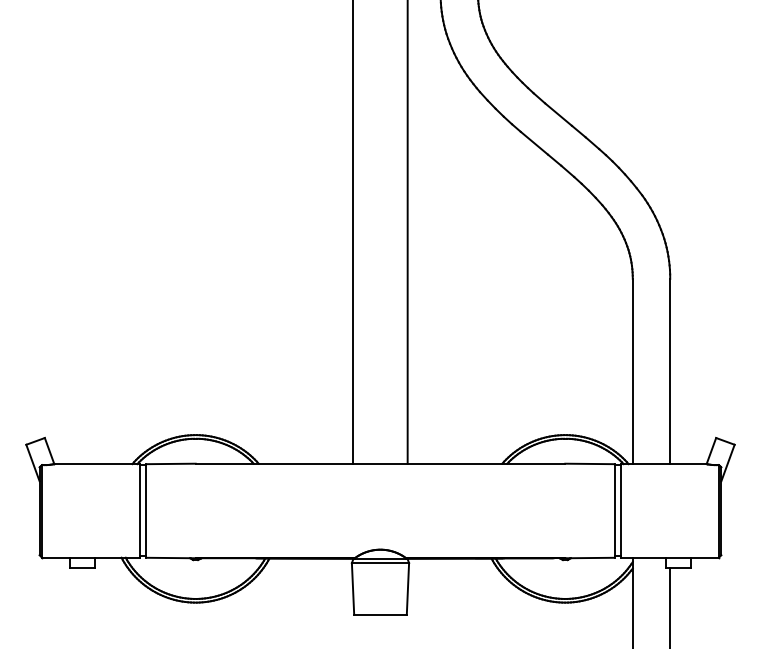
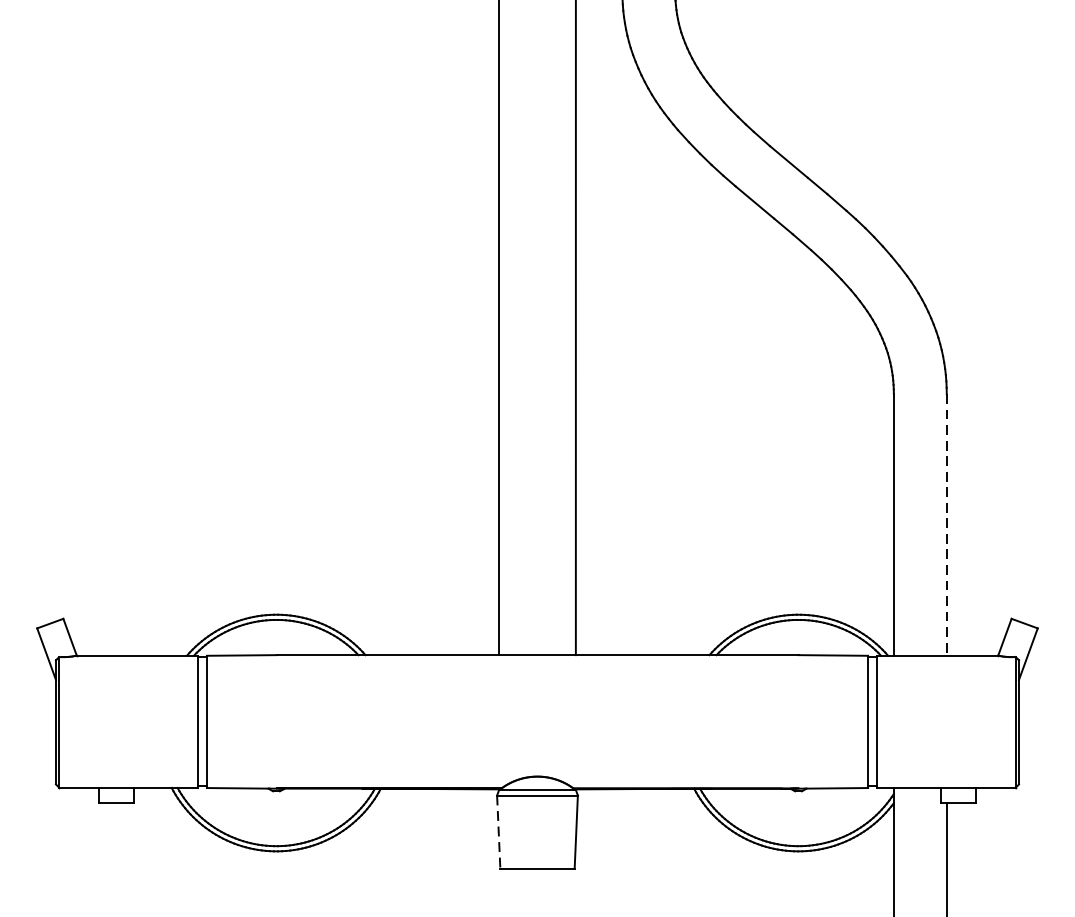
line: (670, 371) -> (947, 524), solid -> dashed
line: (353, 588) -> (499, 831), solid -> dashed

